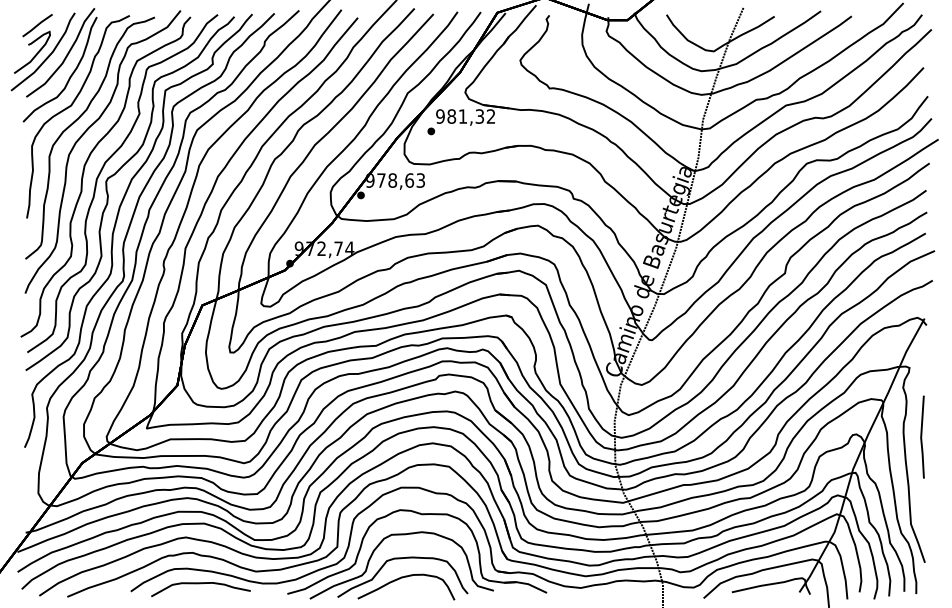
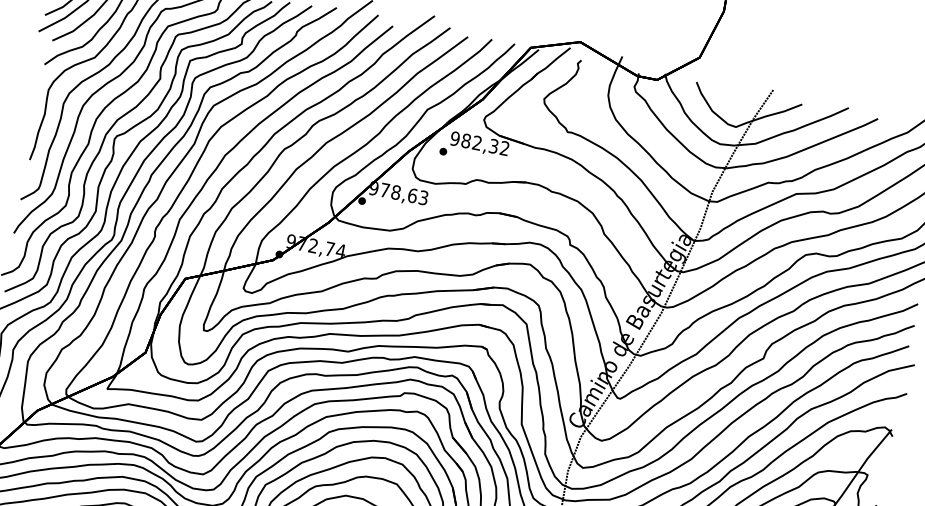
text: (462, 116) -> (476, 142), 981,32 -> 982,32

